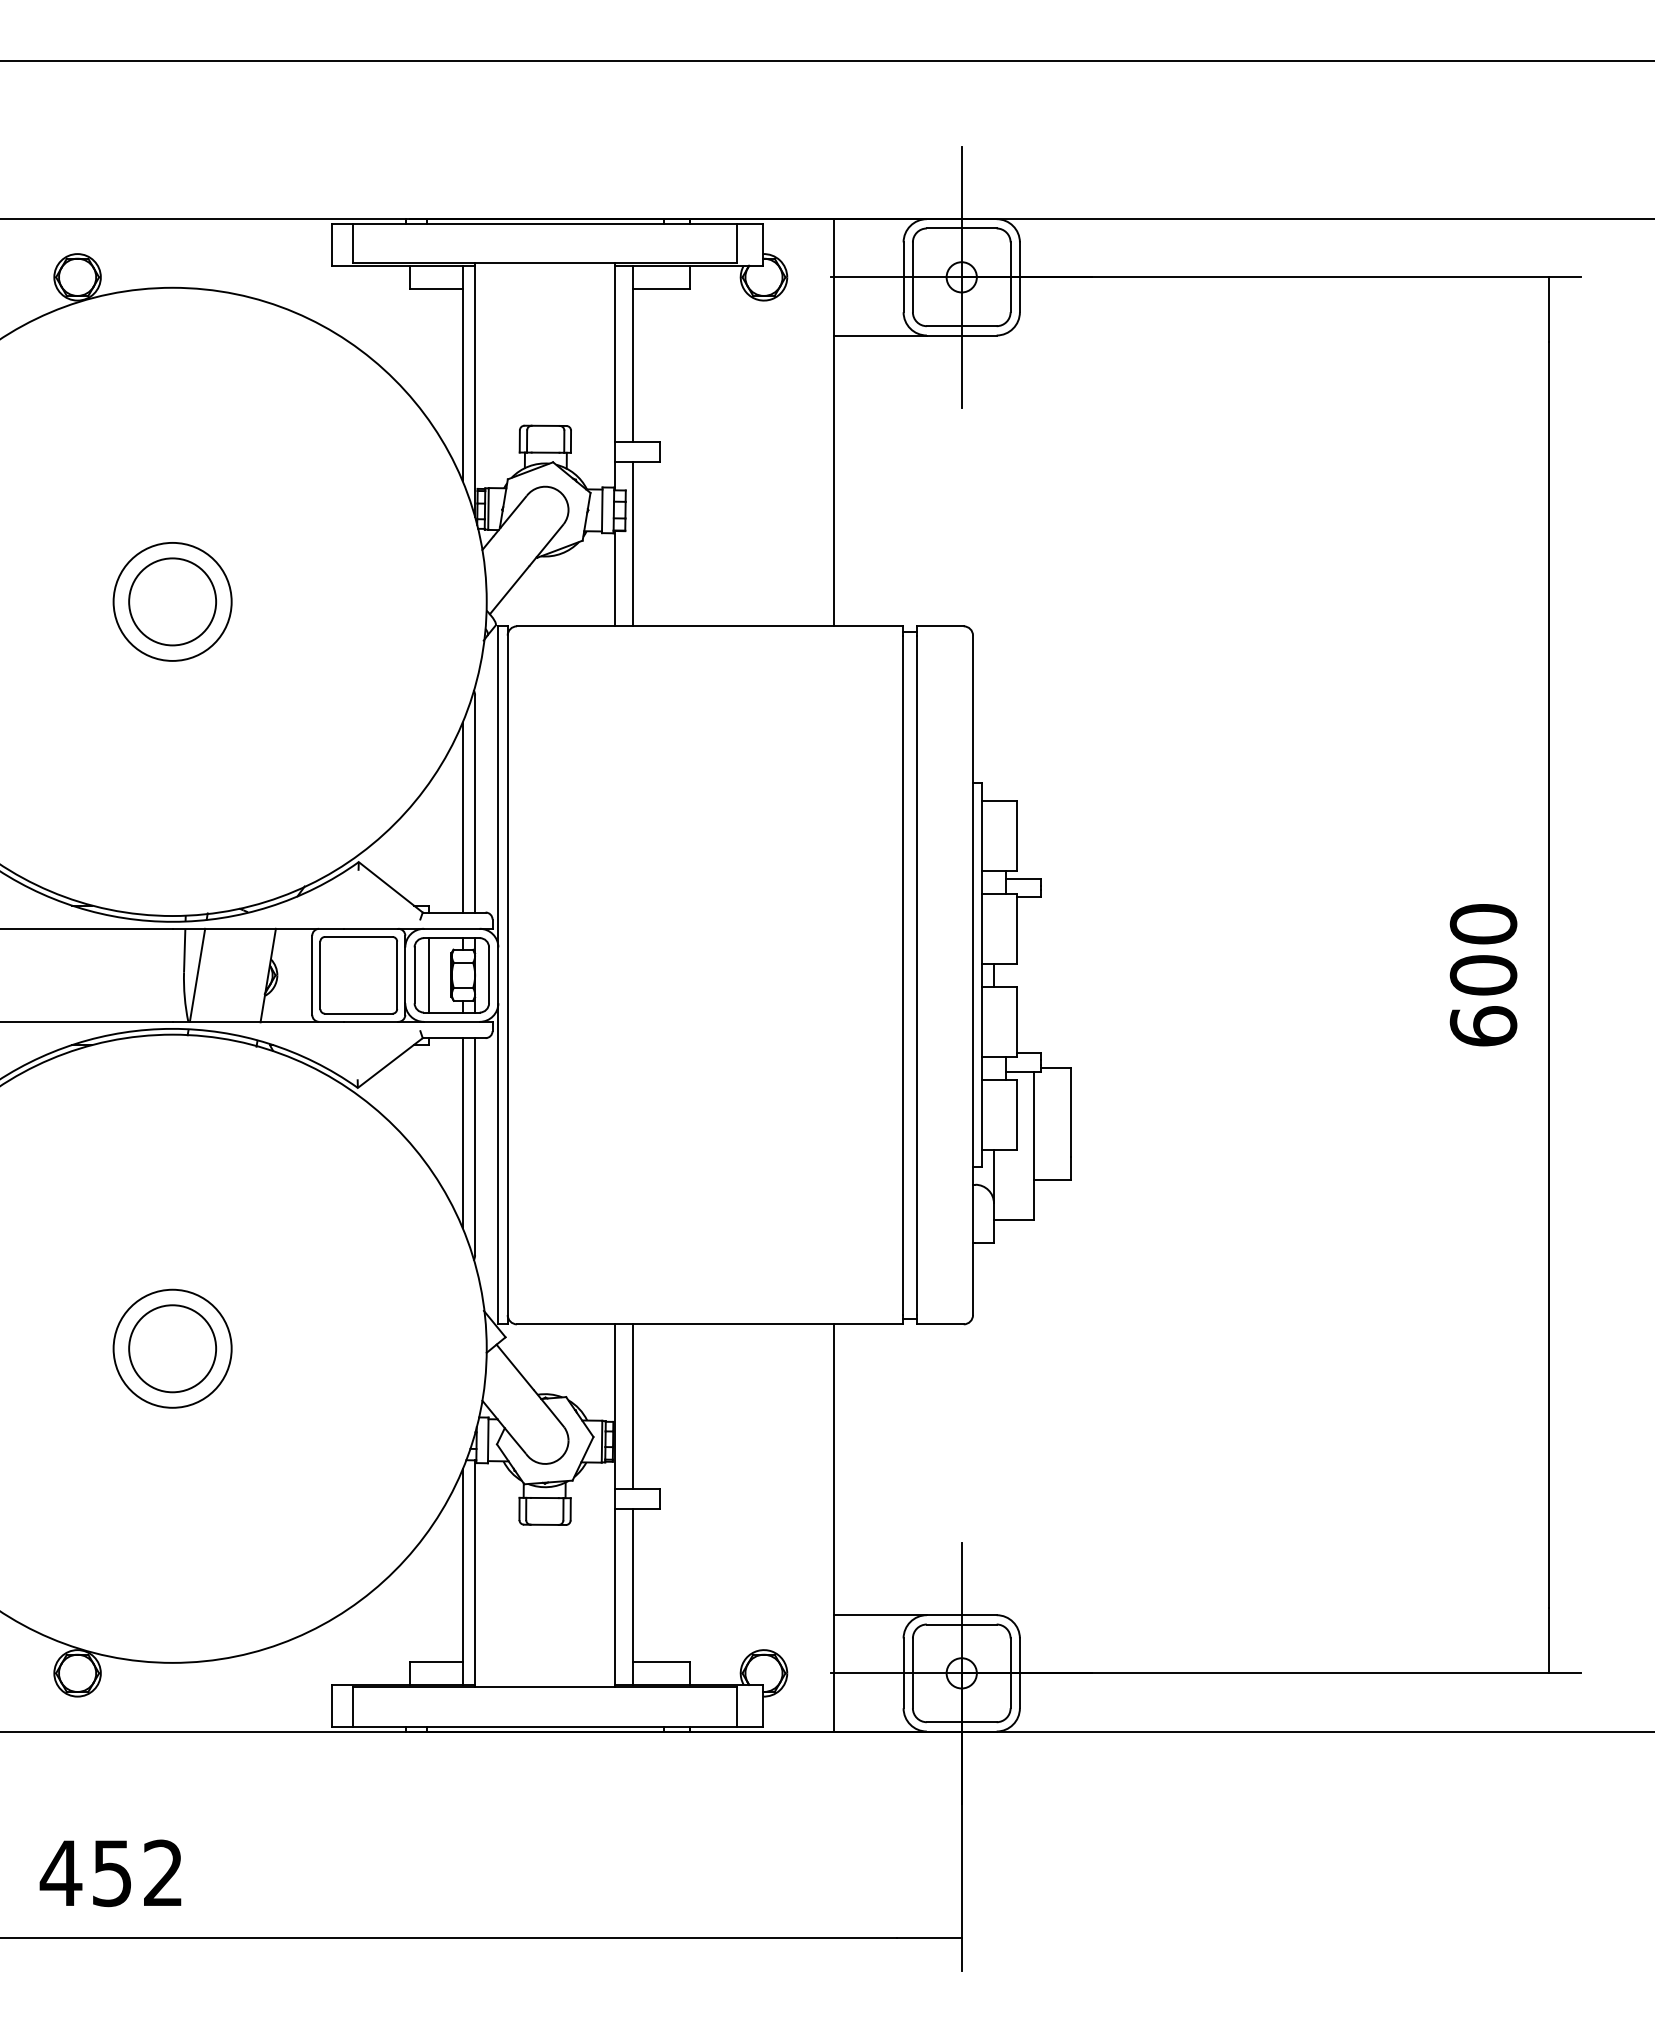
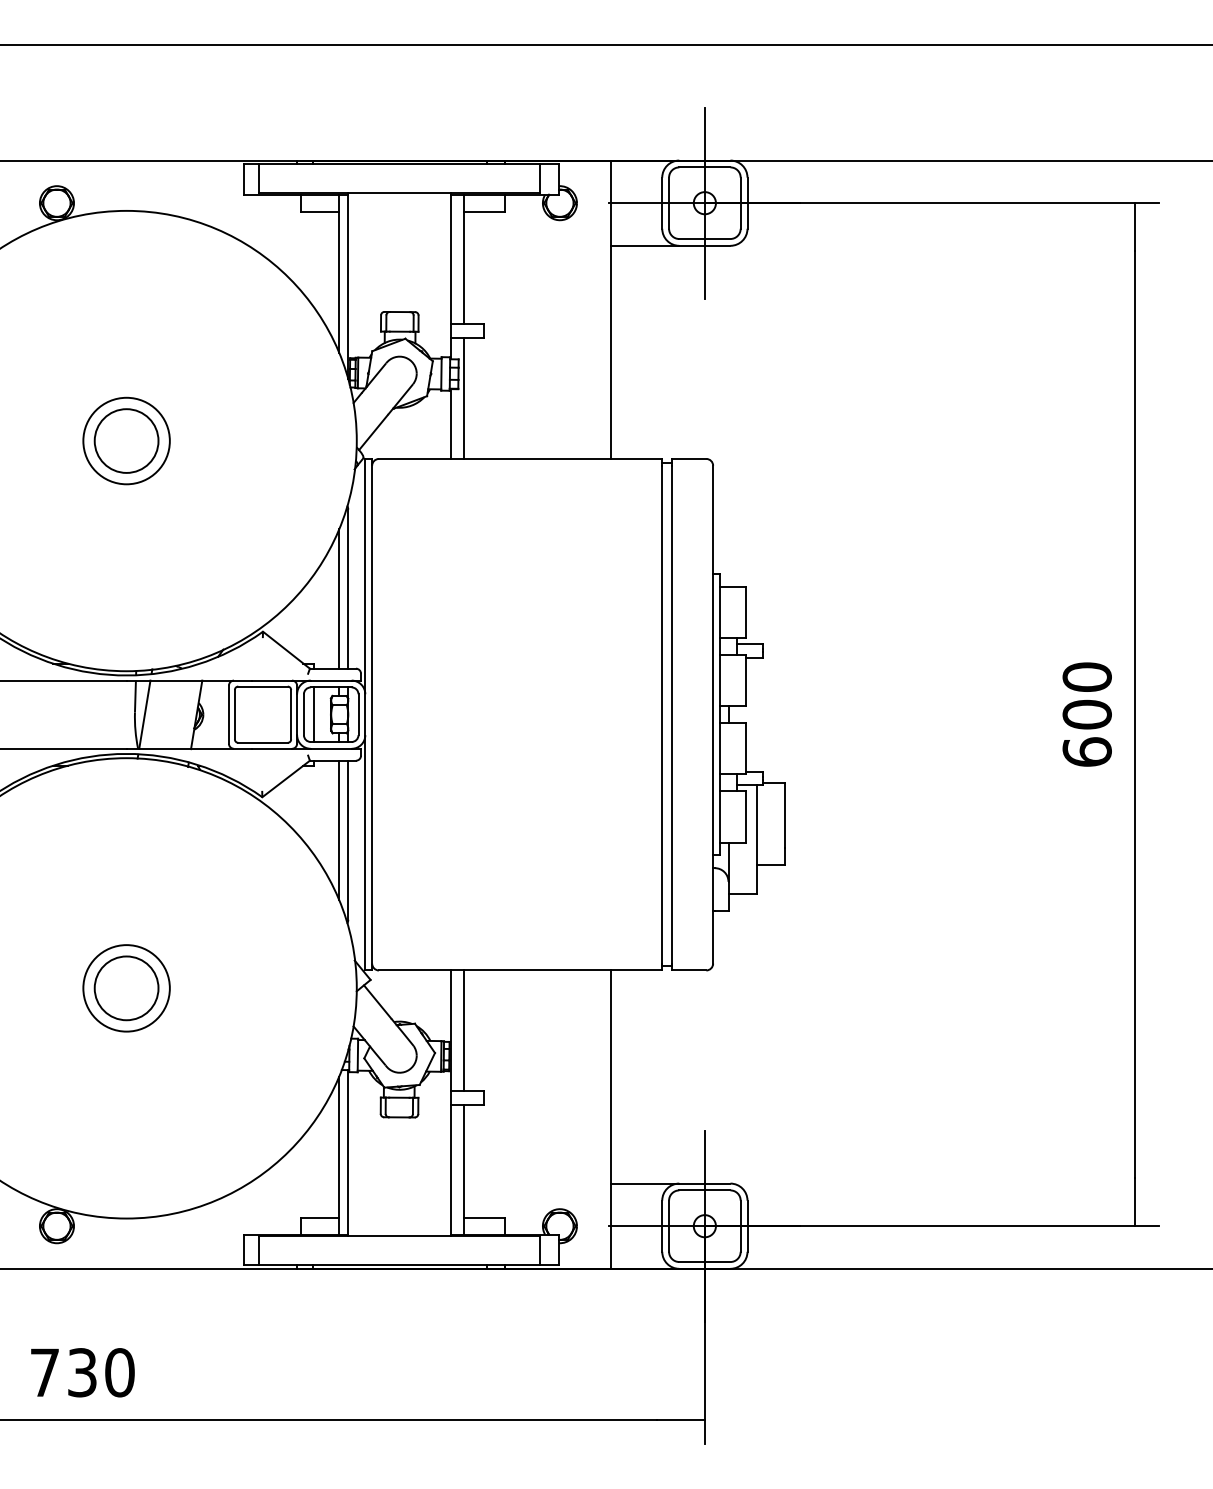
text: (111, 1873) -> (81, 1372), 452 -> 730

